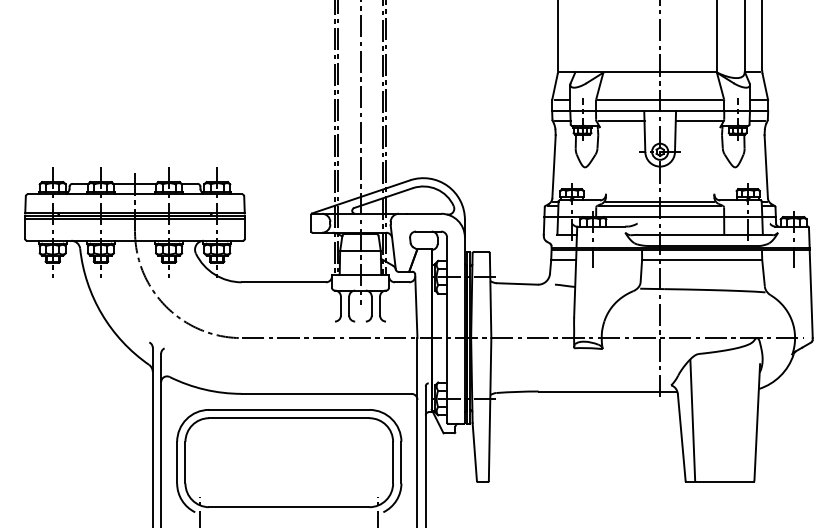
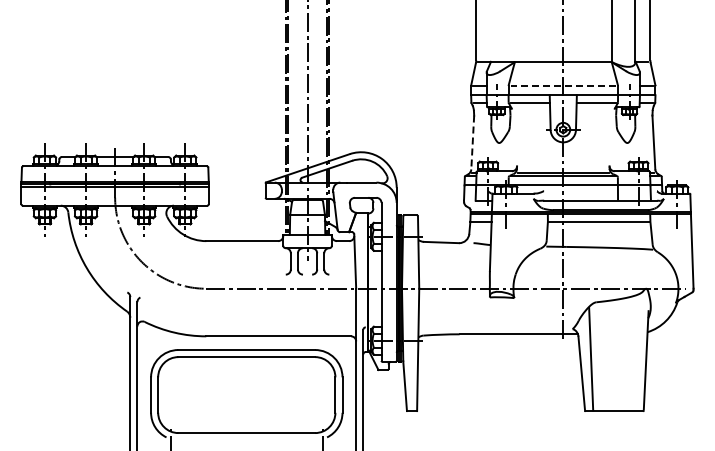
line: (660, 99) -> (563, 85), solid -> dashed
line: (553, 166) -> (472, 142), solid -> dashed

